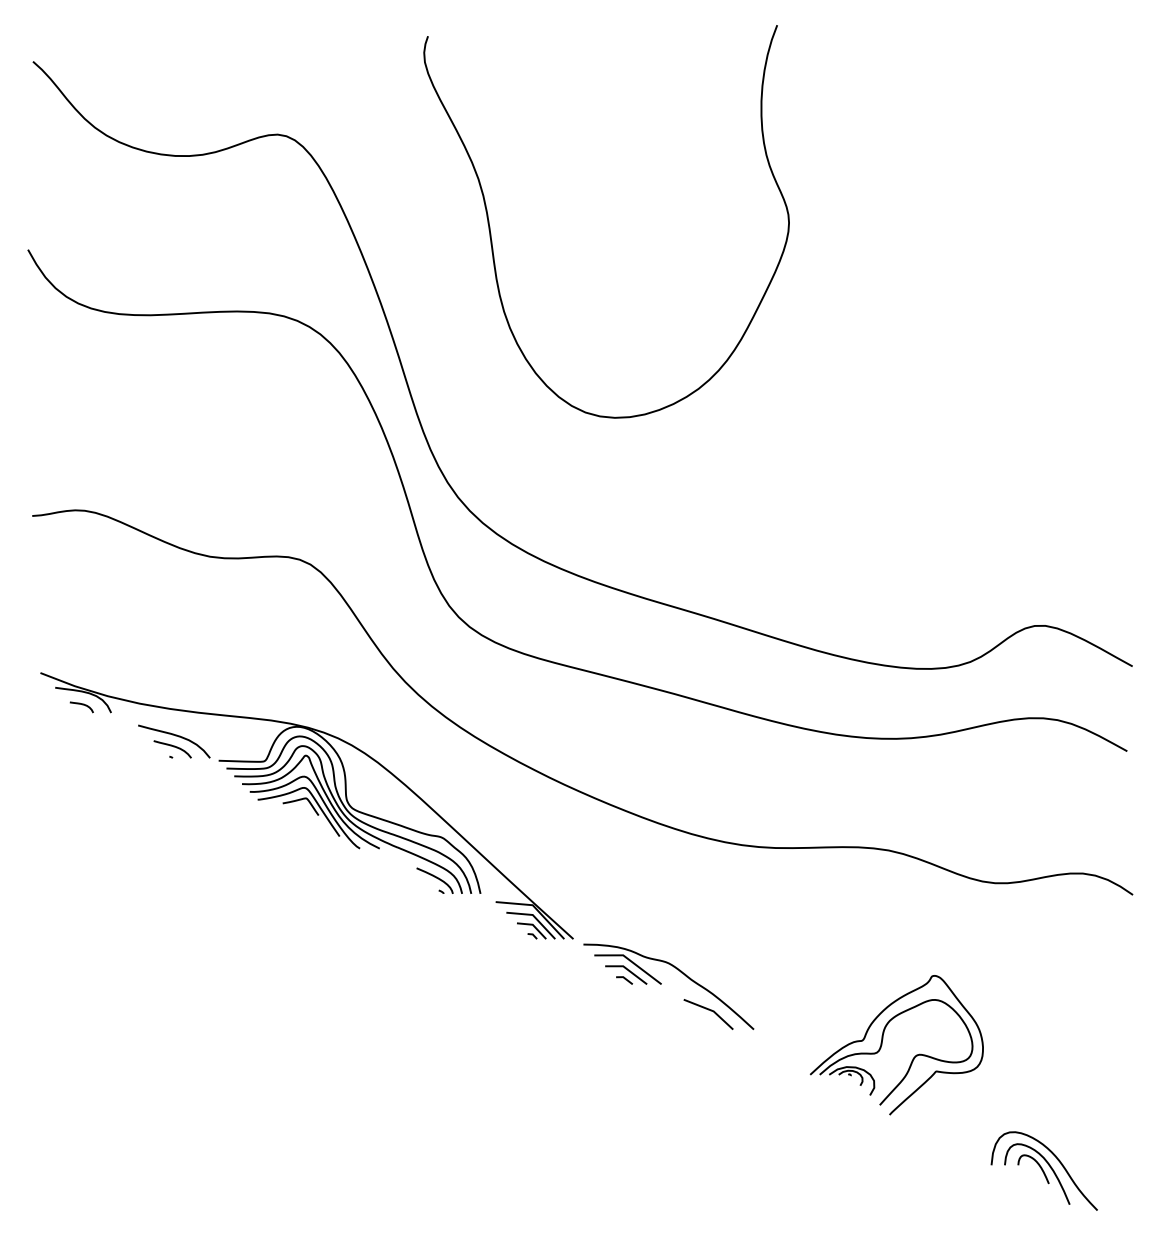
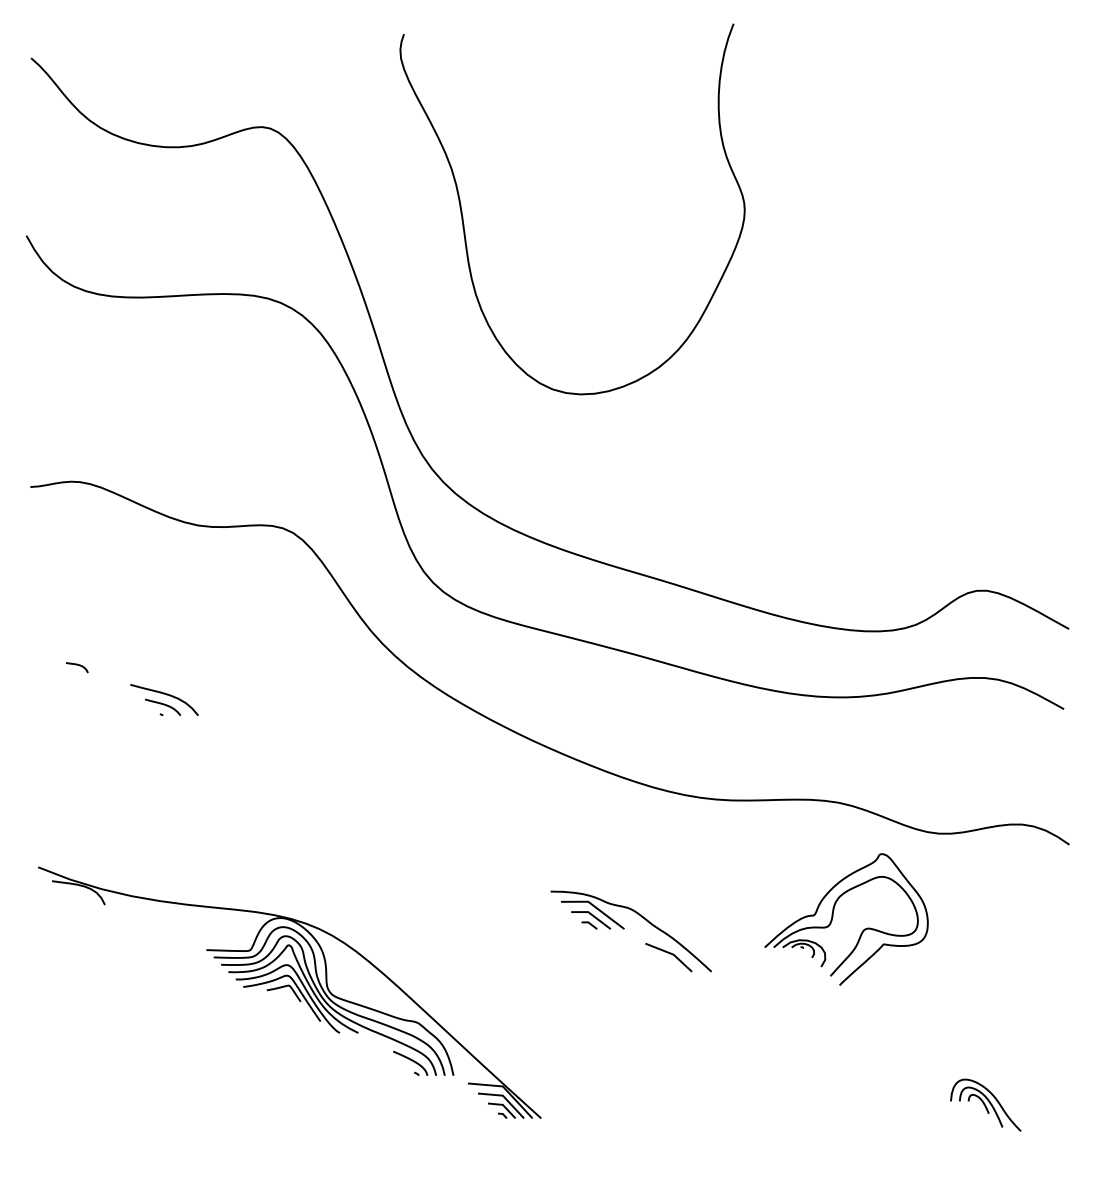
part: (306, 805) -> (289, 992), moved
part: (883, 1042) -> (833, 917), moved
part: (1044, 1170) -> (985, 1104), size x0.7

